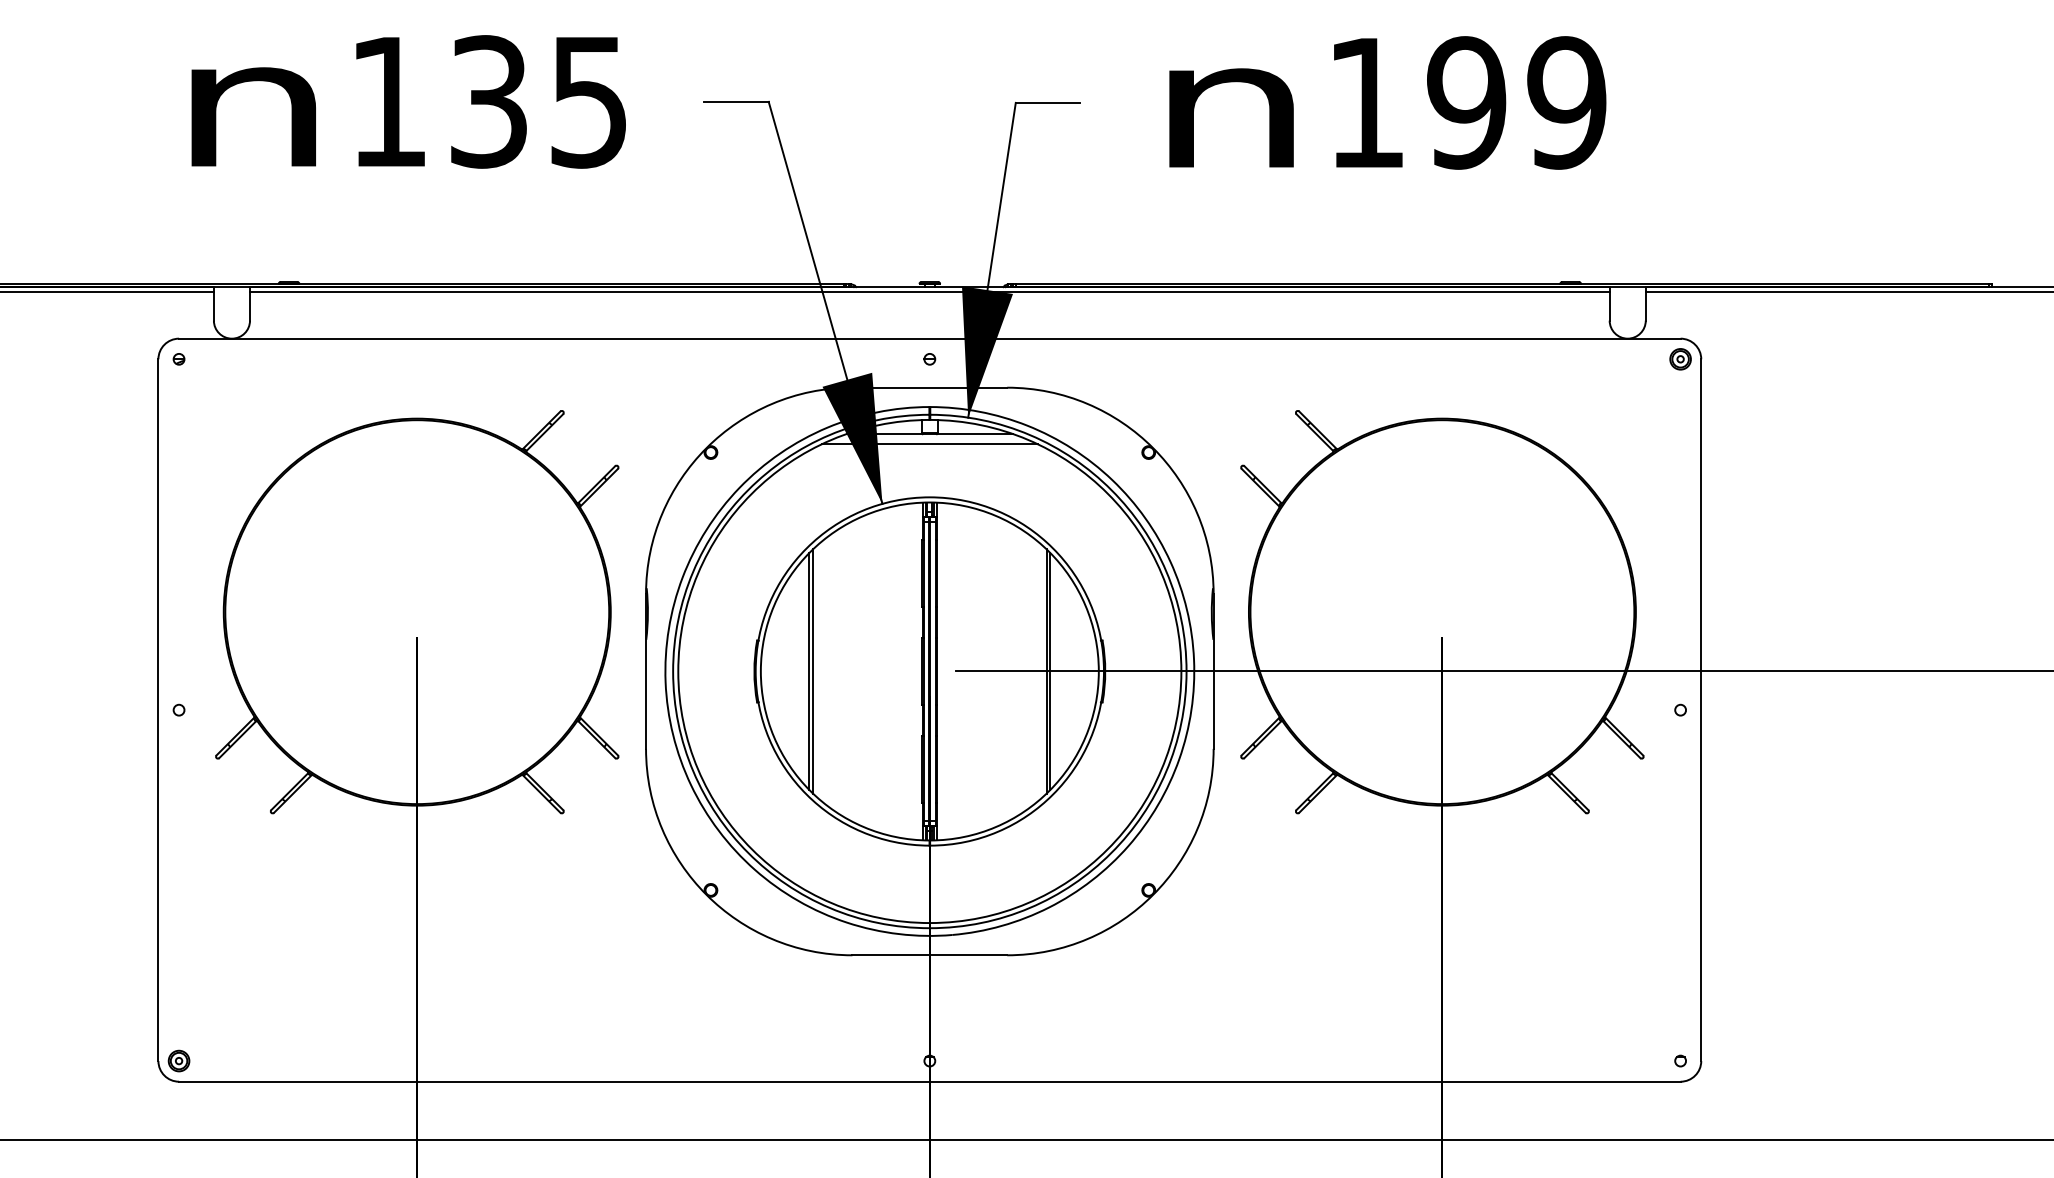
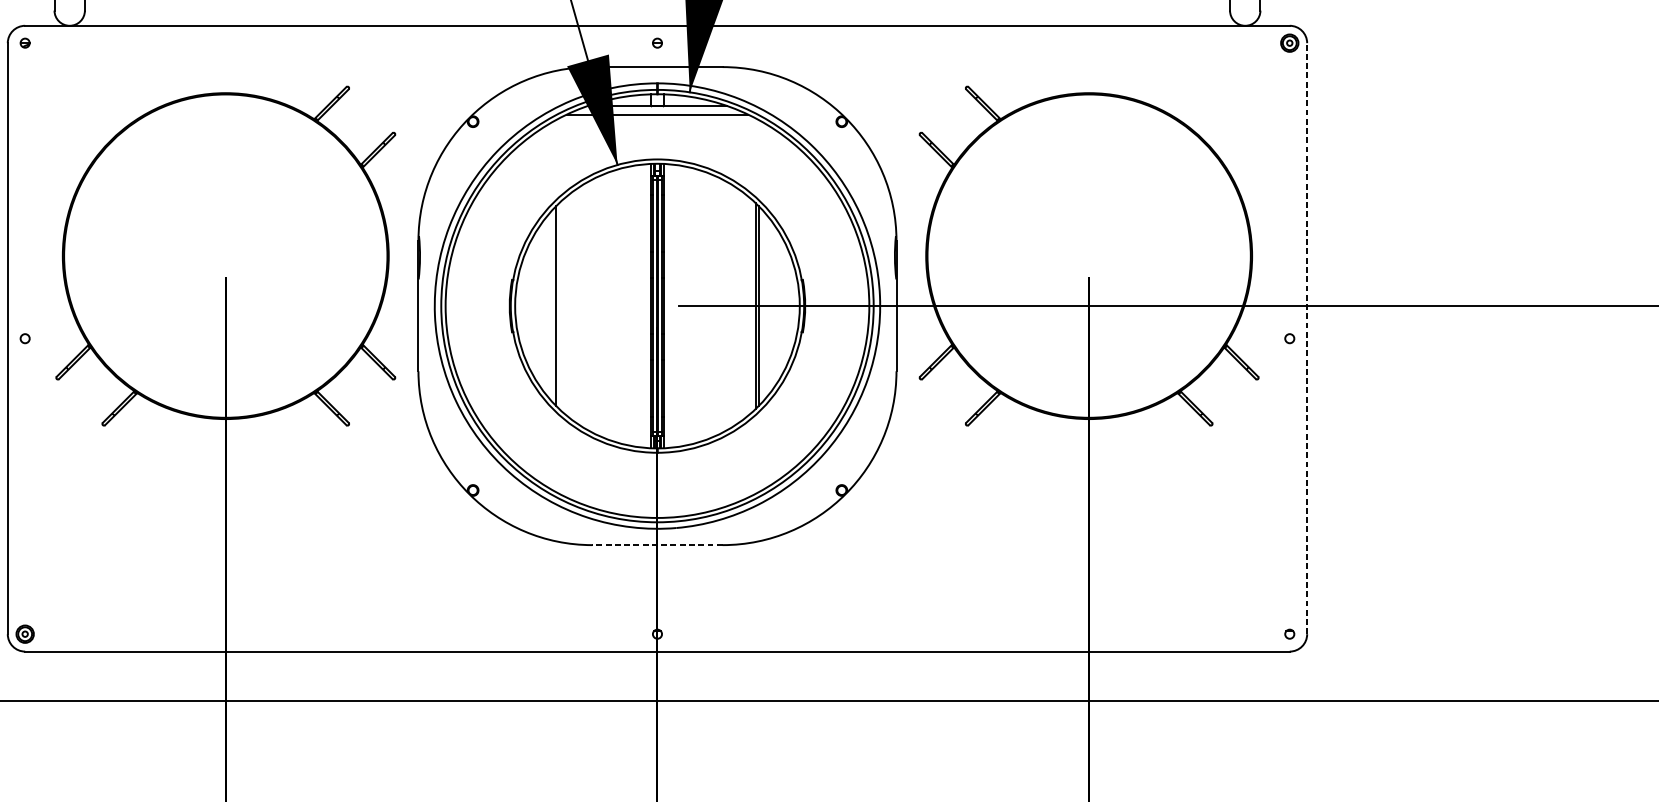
line: (813, 671) -> (559, 306), removed
line: (1701, 710) -> (1307, 338), solid -> dashed
line: (929, 955) -> (657, 545), solid -> dashed

